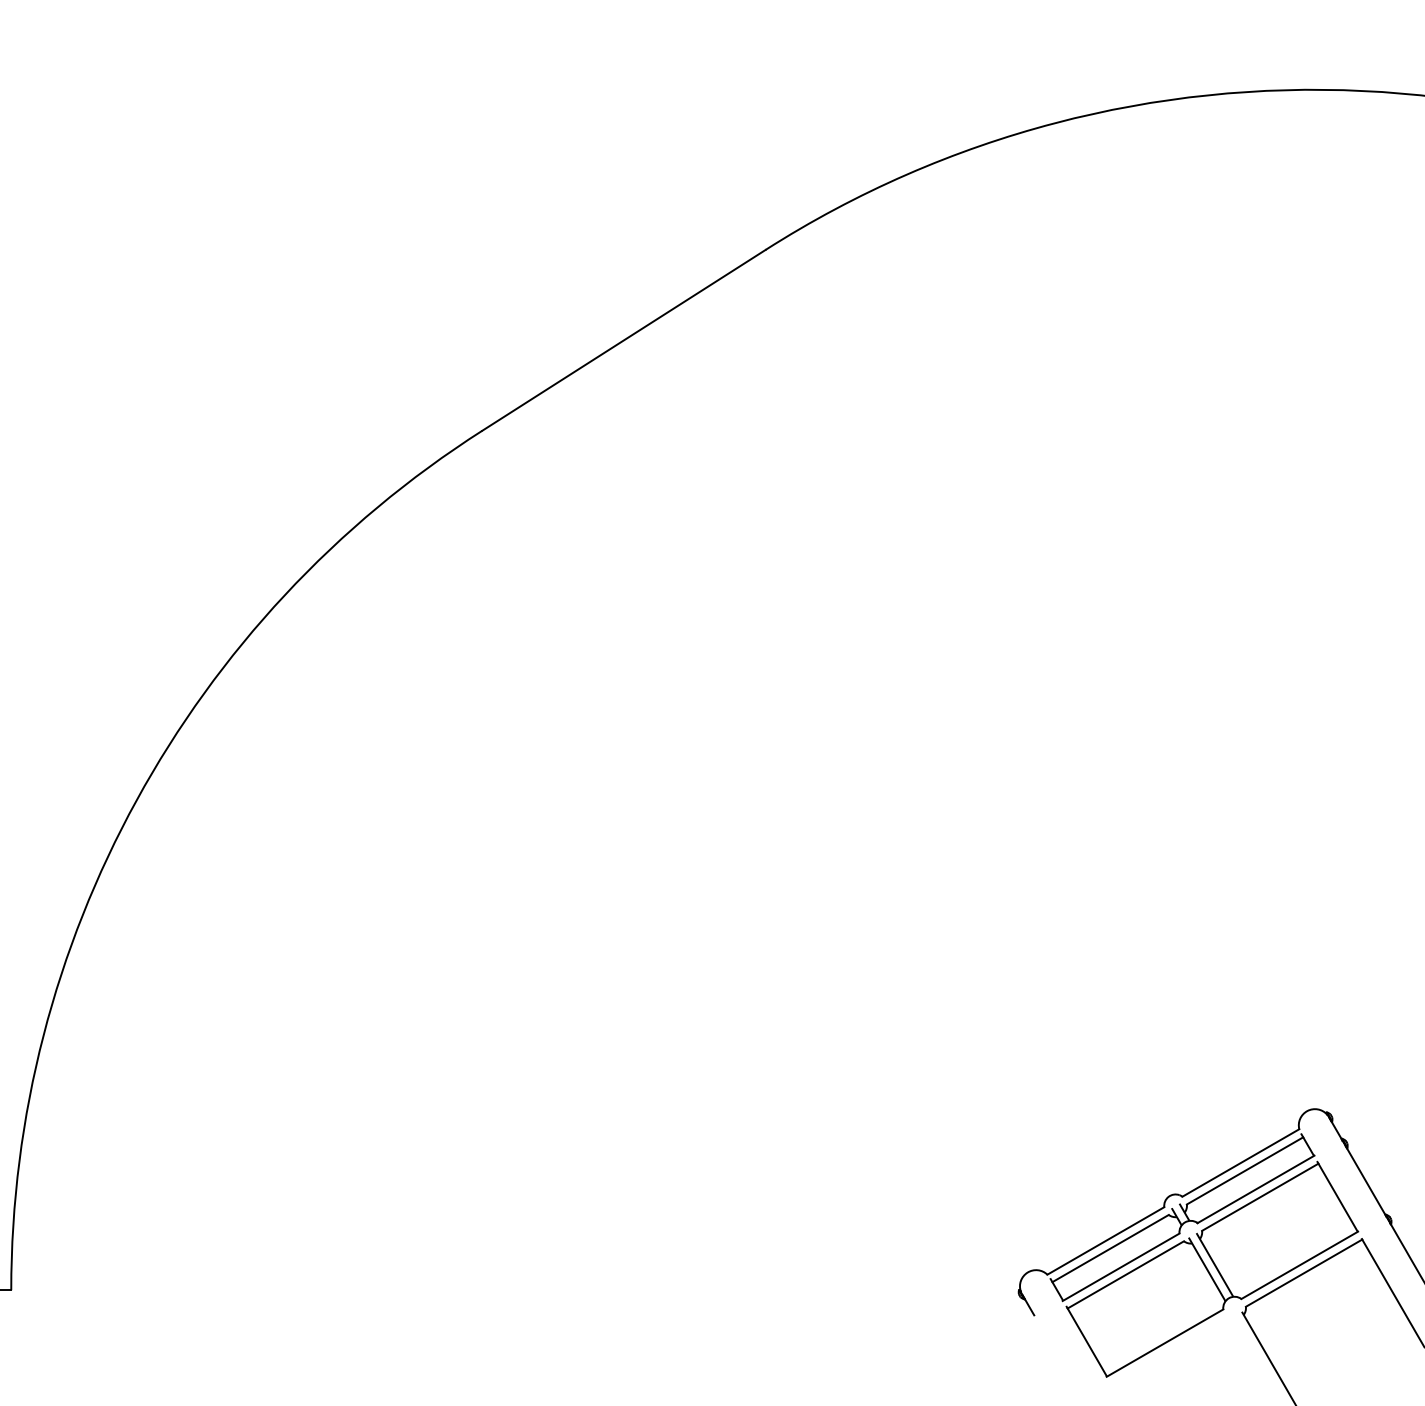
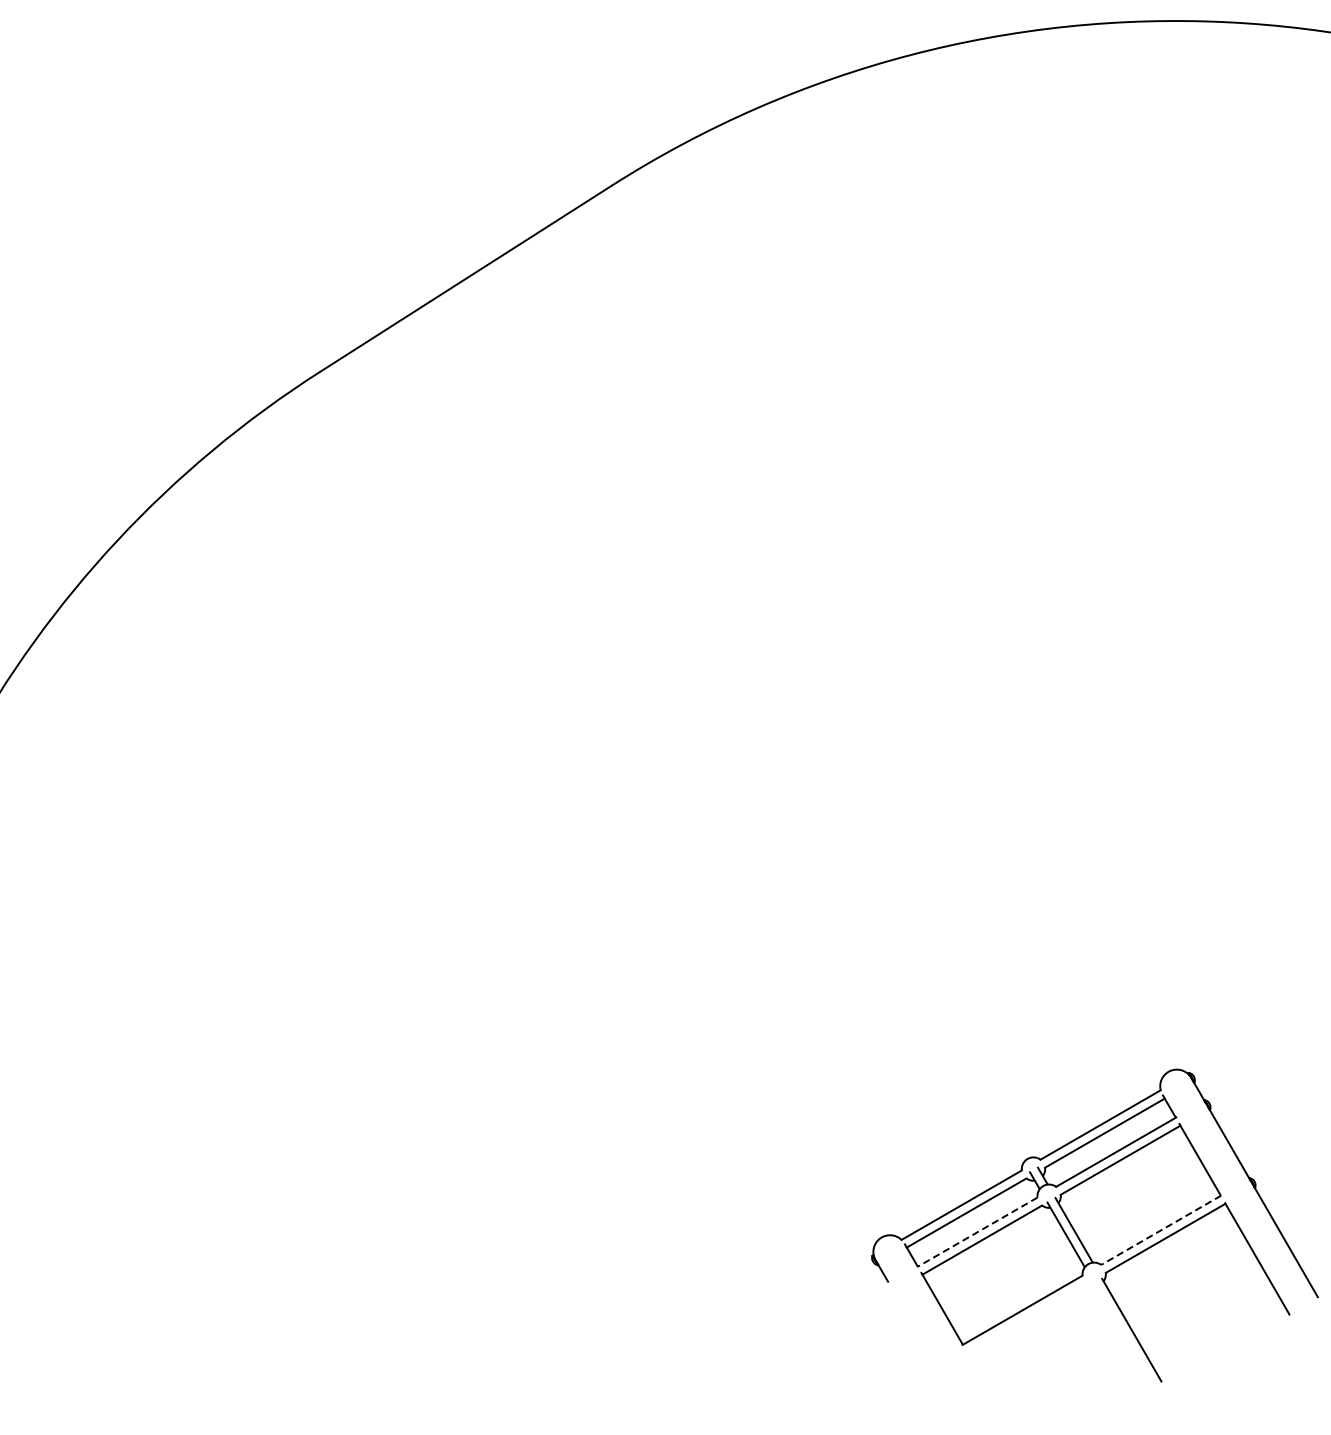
line: (1299, 1265) -> (1160, 1230), solid -> dashed
line: (1120, 1267) -> (976, 1232), solid -> dashed

